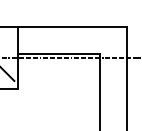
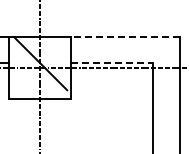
line: (71, 27) -> (124, 36), solid -> dashed
line: (59, 54) -> (112, 63), solid -> dashed

